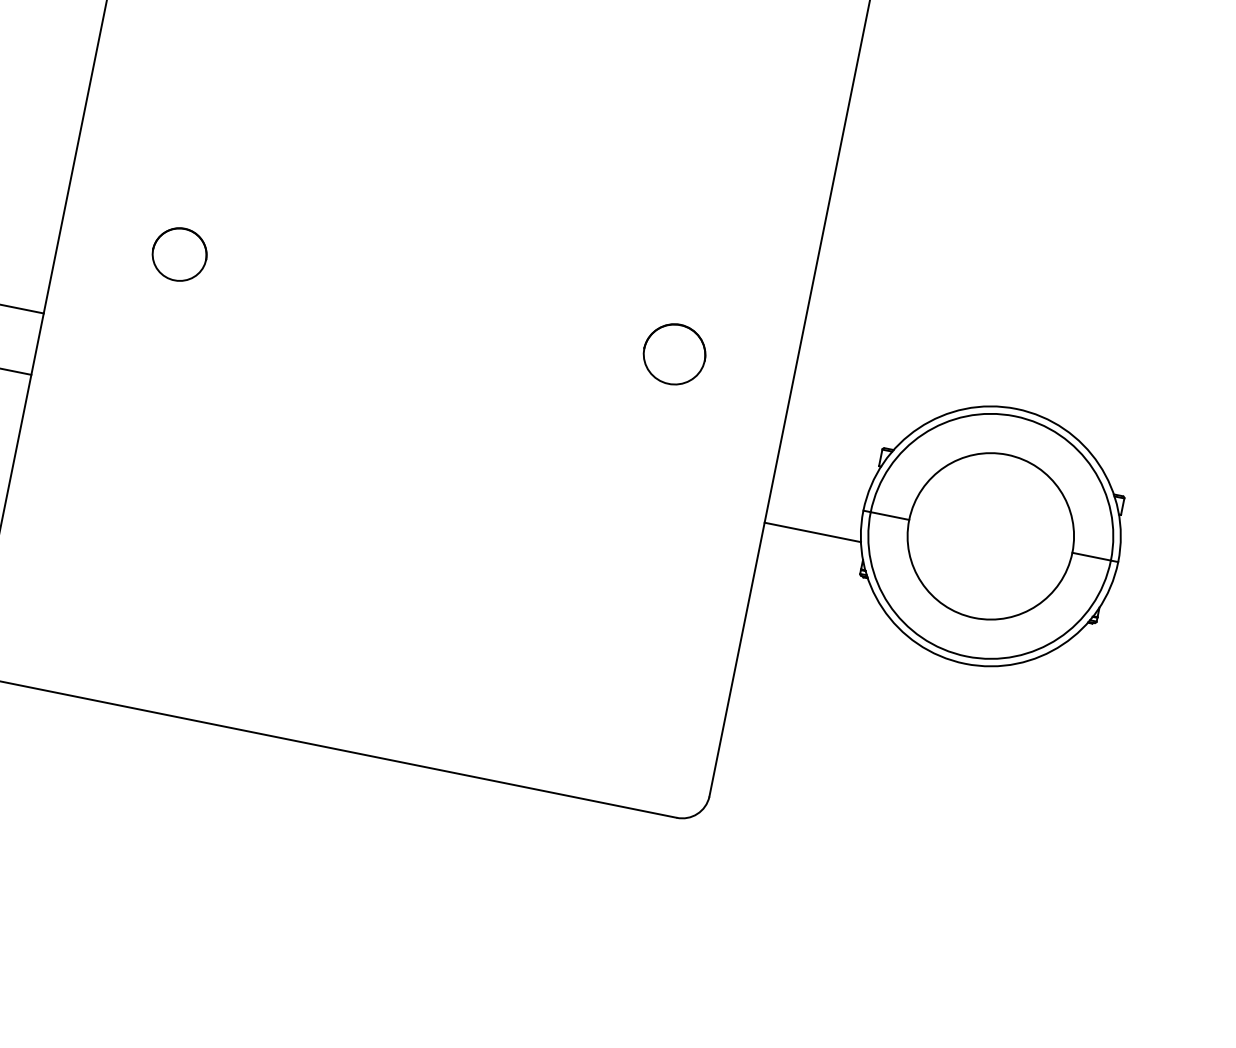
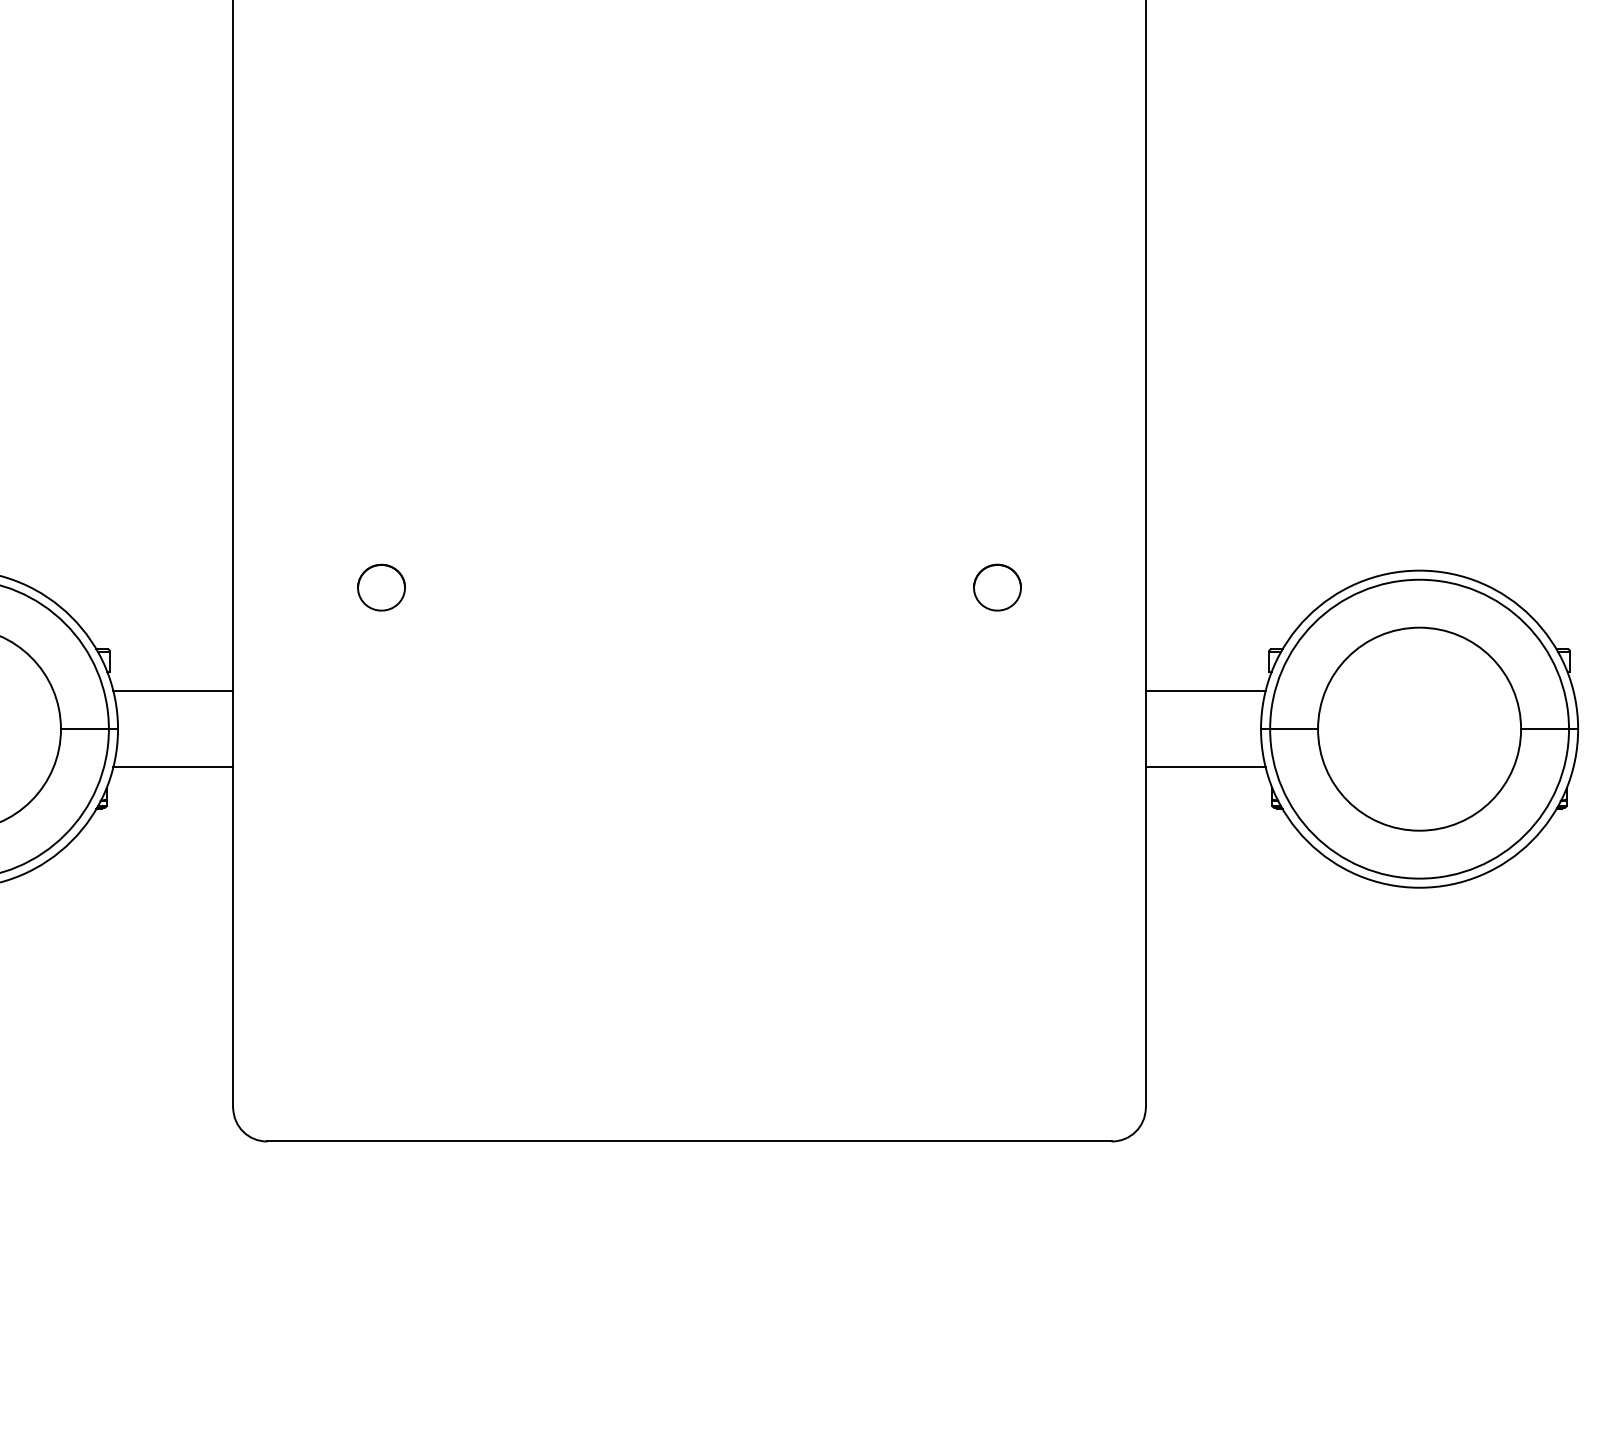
part: (179, 254) -> (381, 587), size x0.71
part: (674, 354) -> (997, 587), size x0.62
line: (825, 470) -> (1205, 690), added

